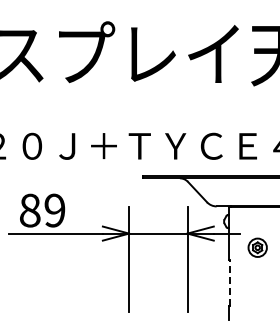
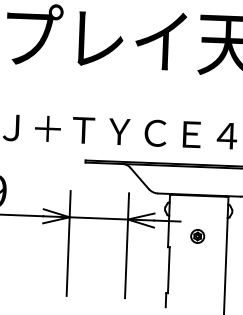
part: (257, 247) -> (197, 236), size x0.71
line: (230, 282) -> (169, 270), dashed -> solid

